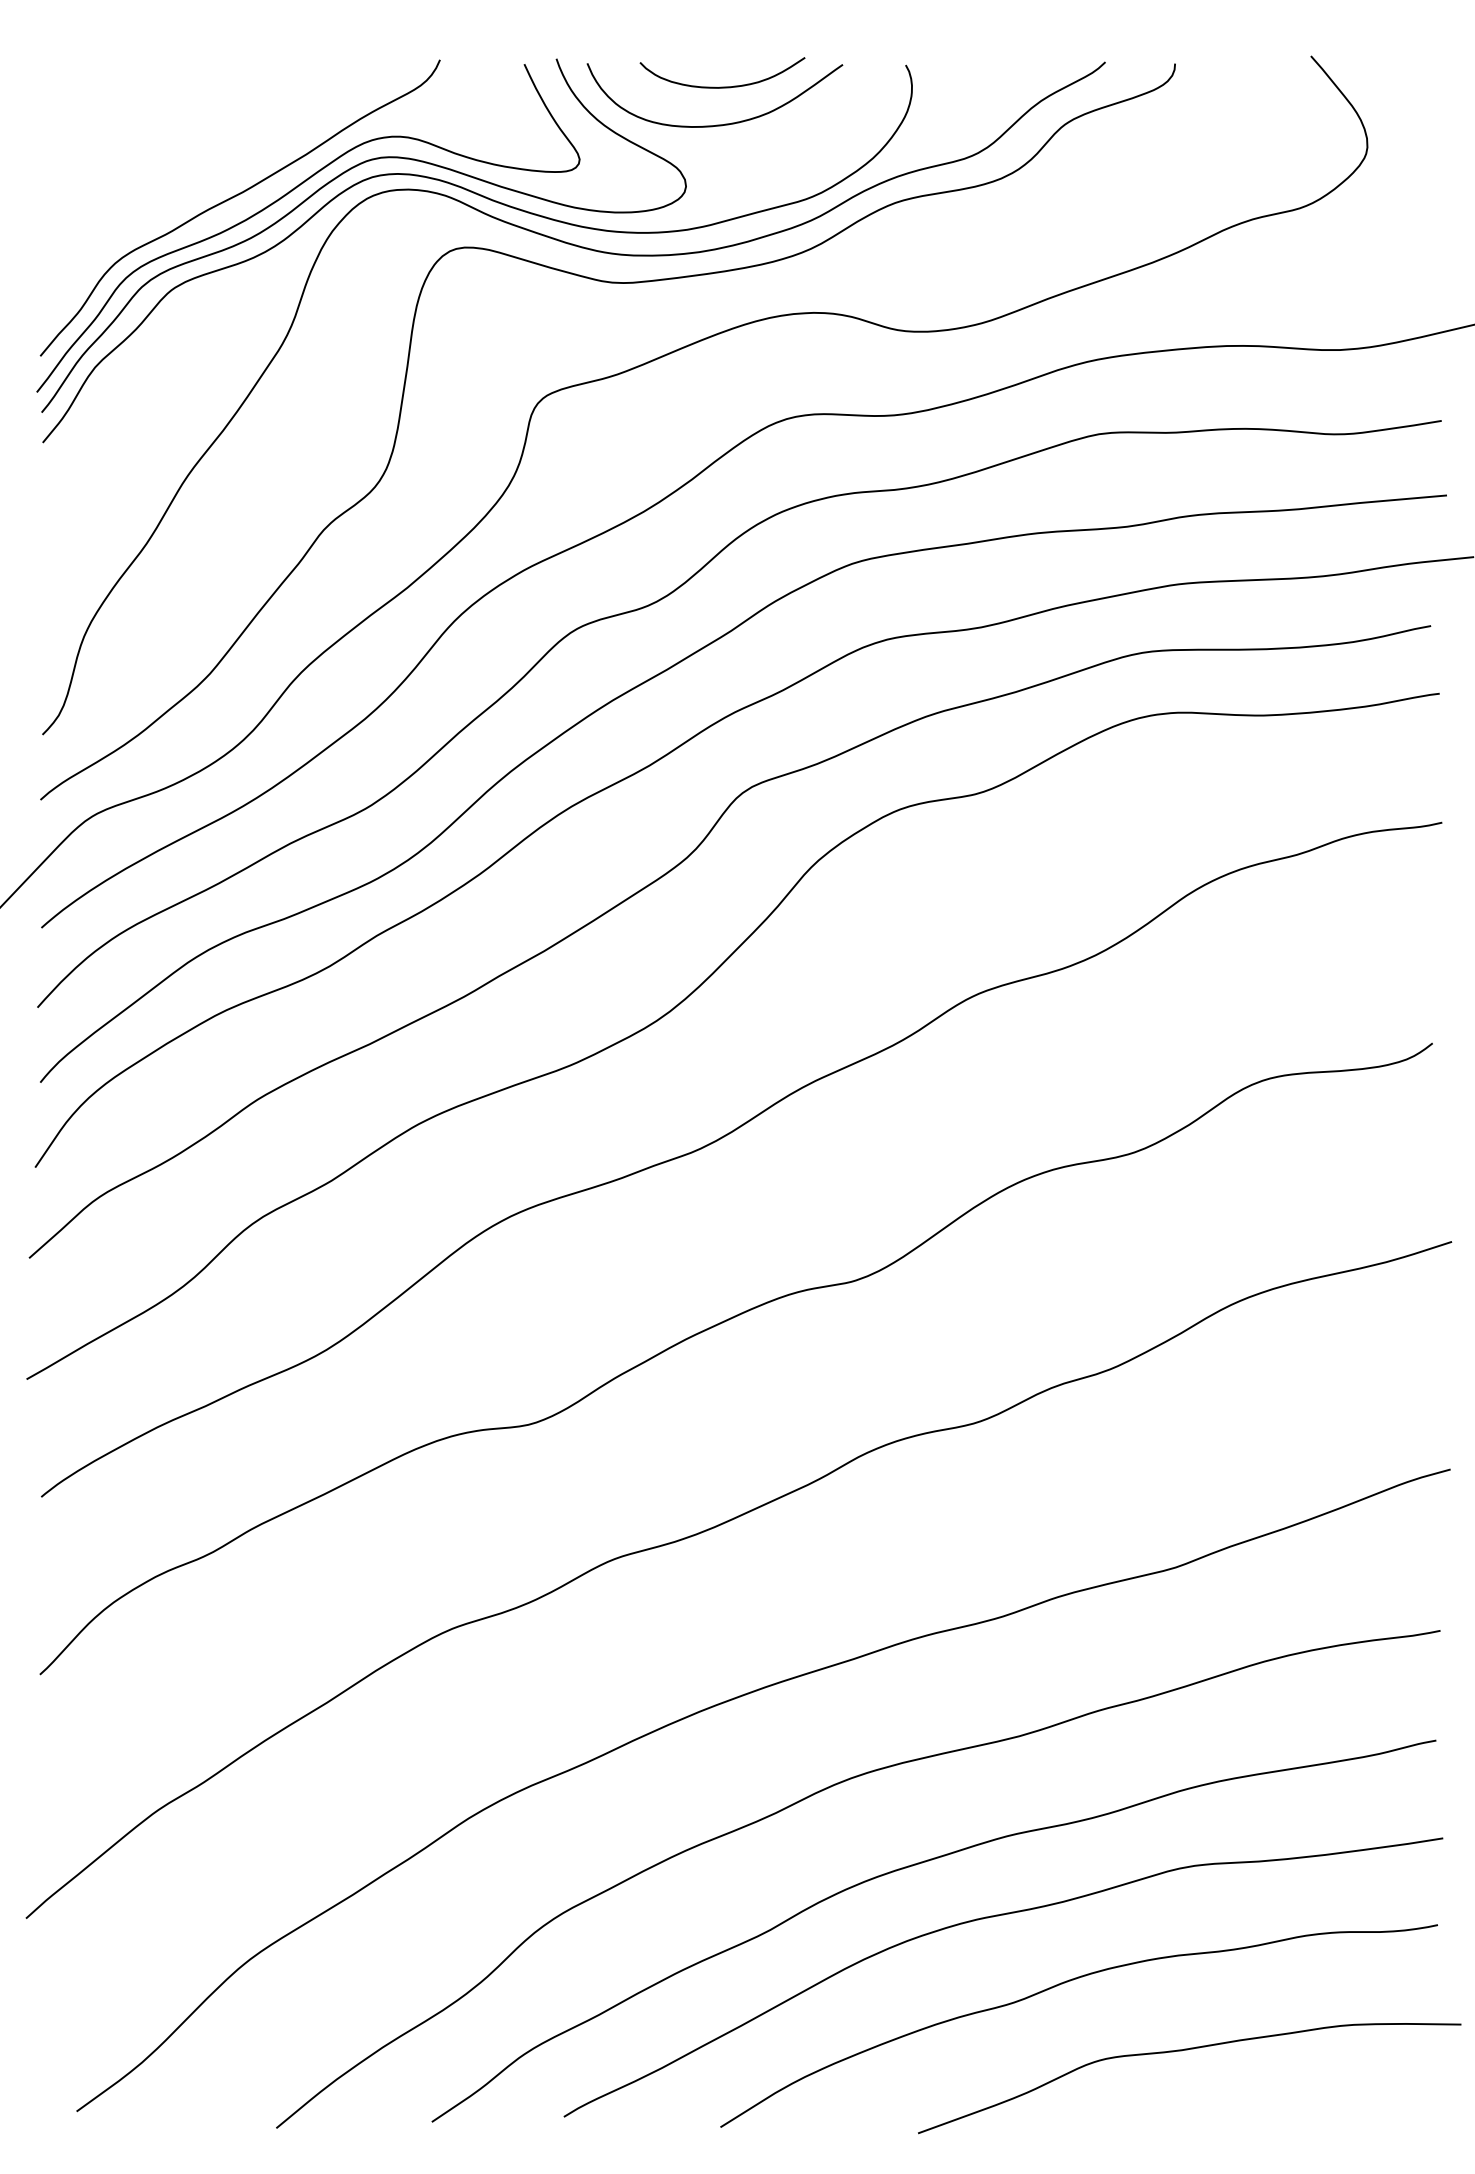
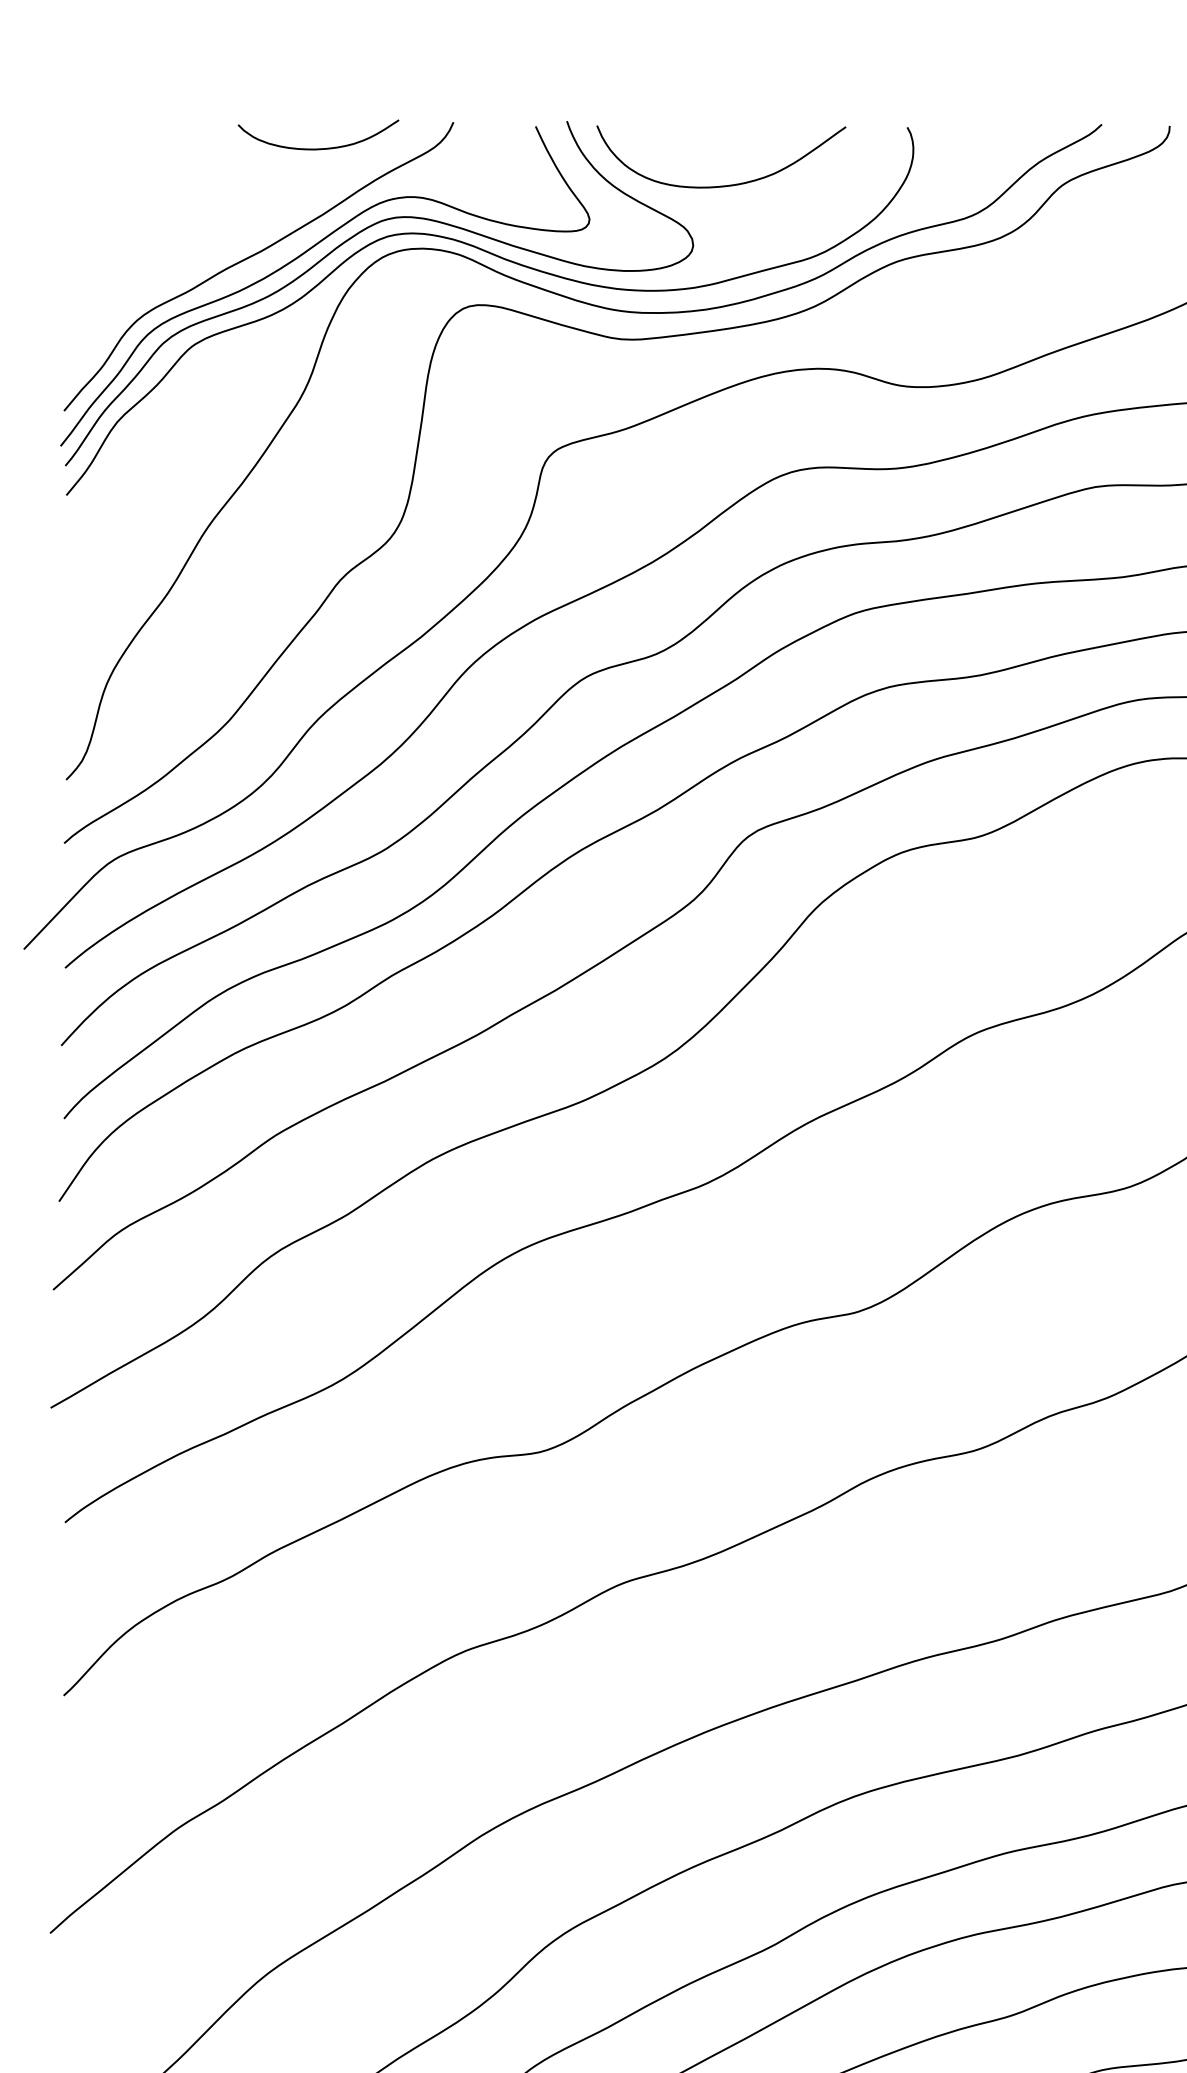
curve: (722, 86) -> (318, 148), moved

